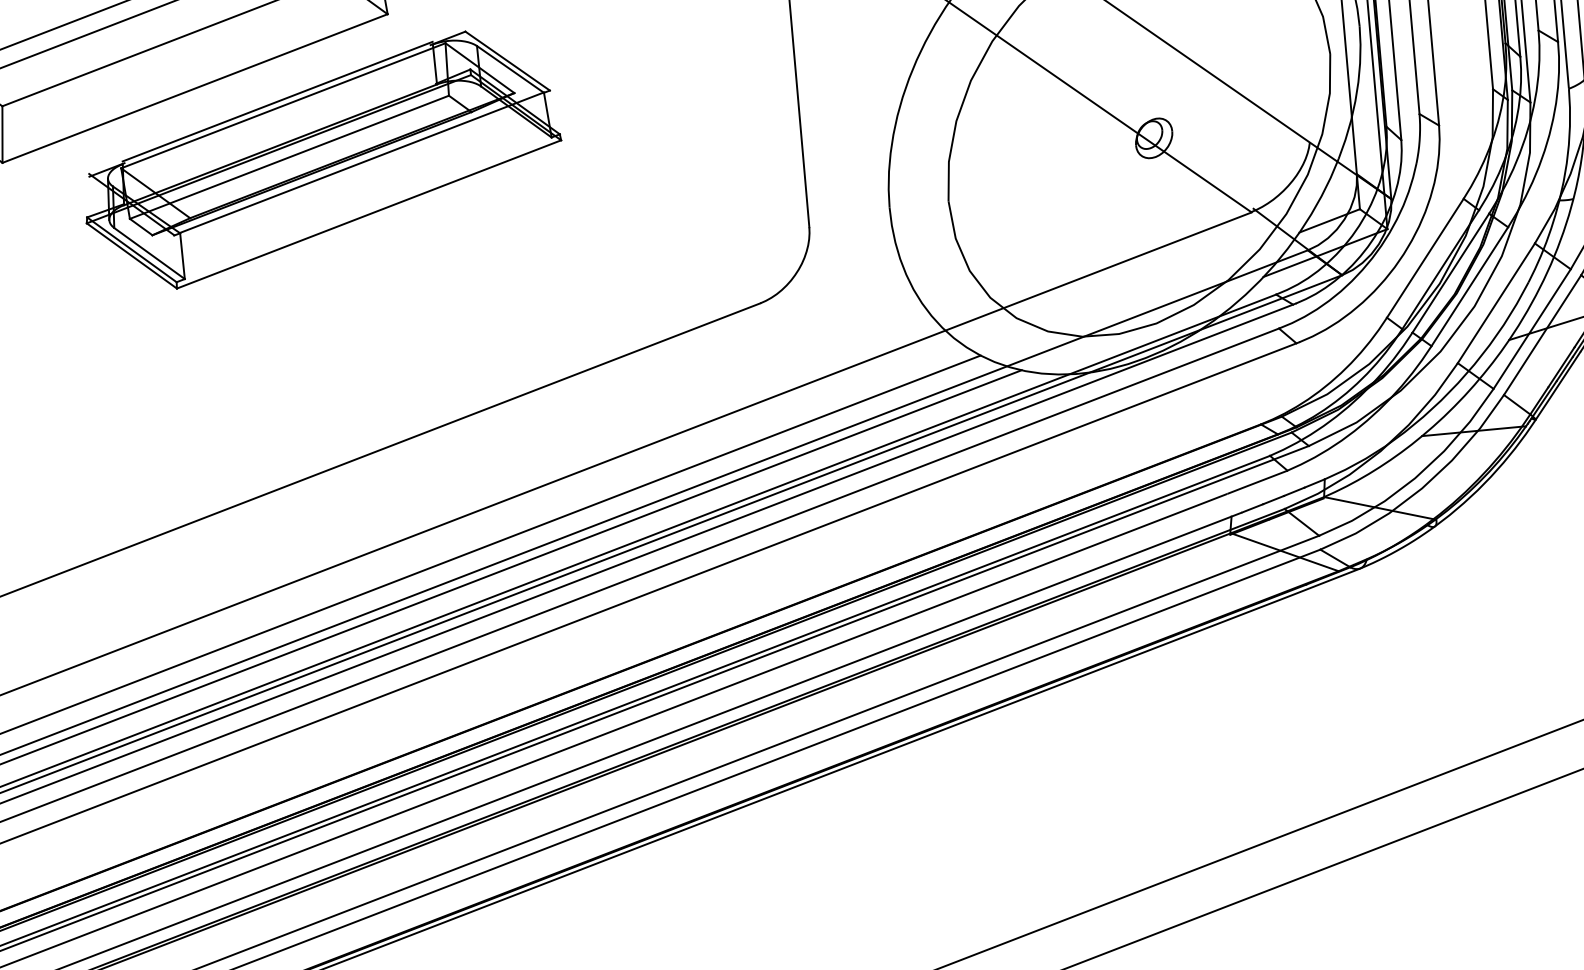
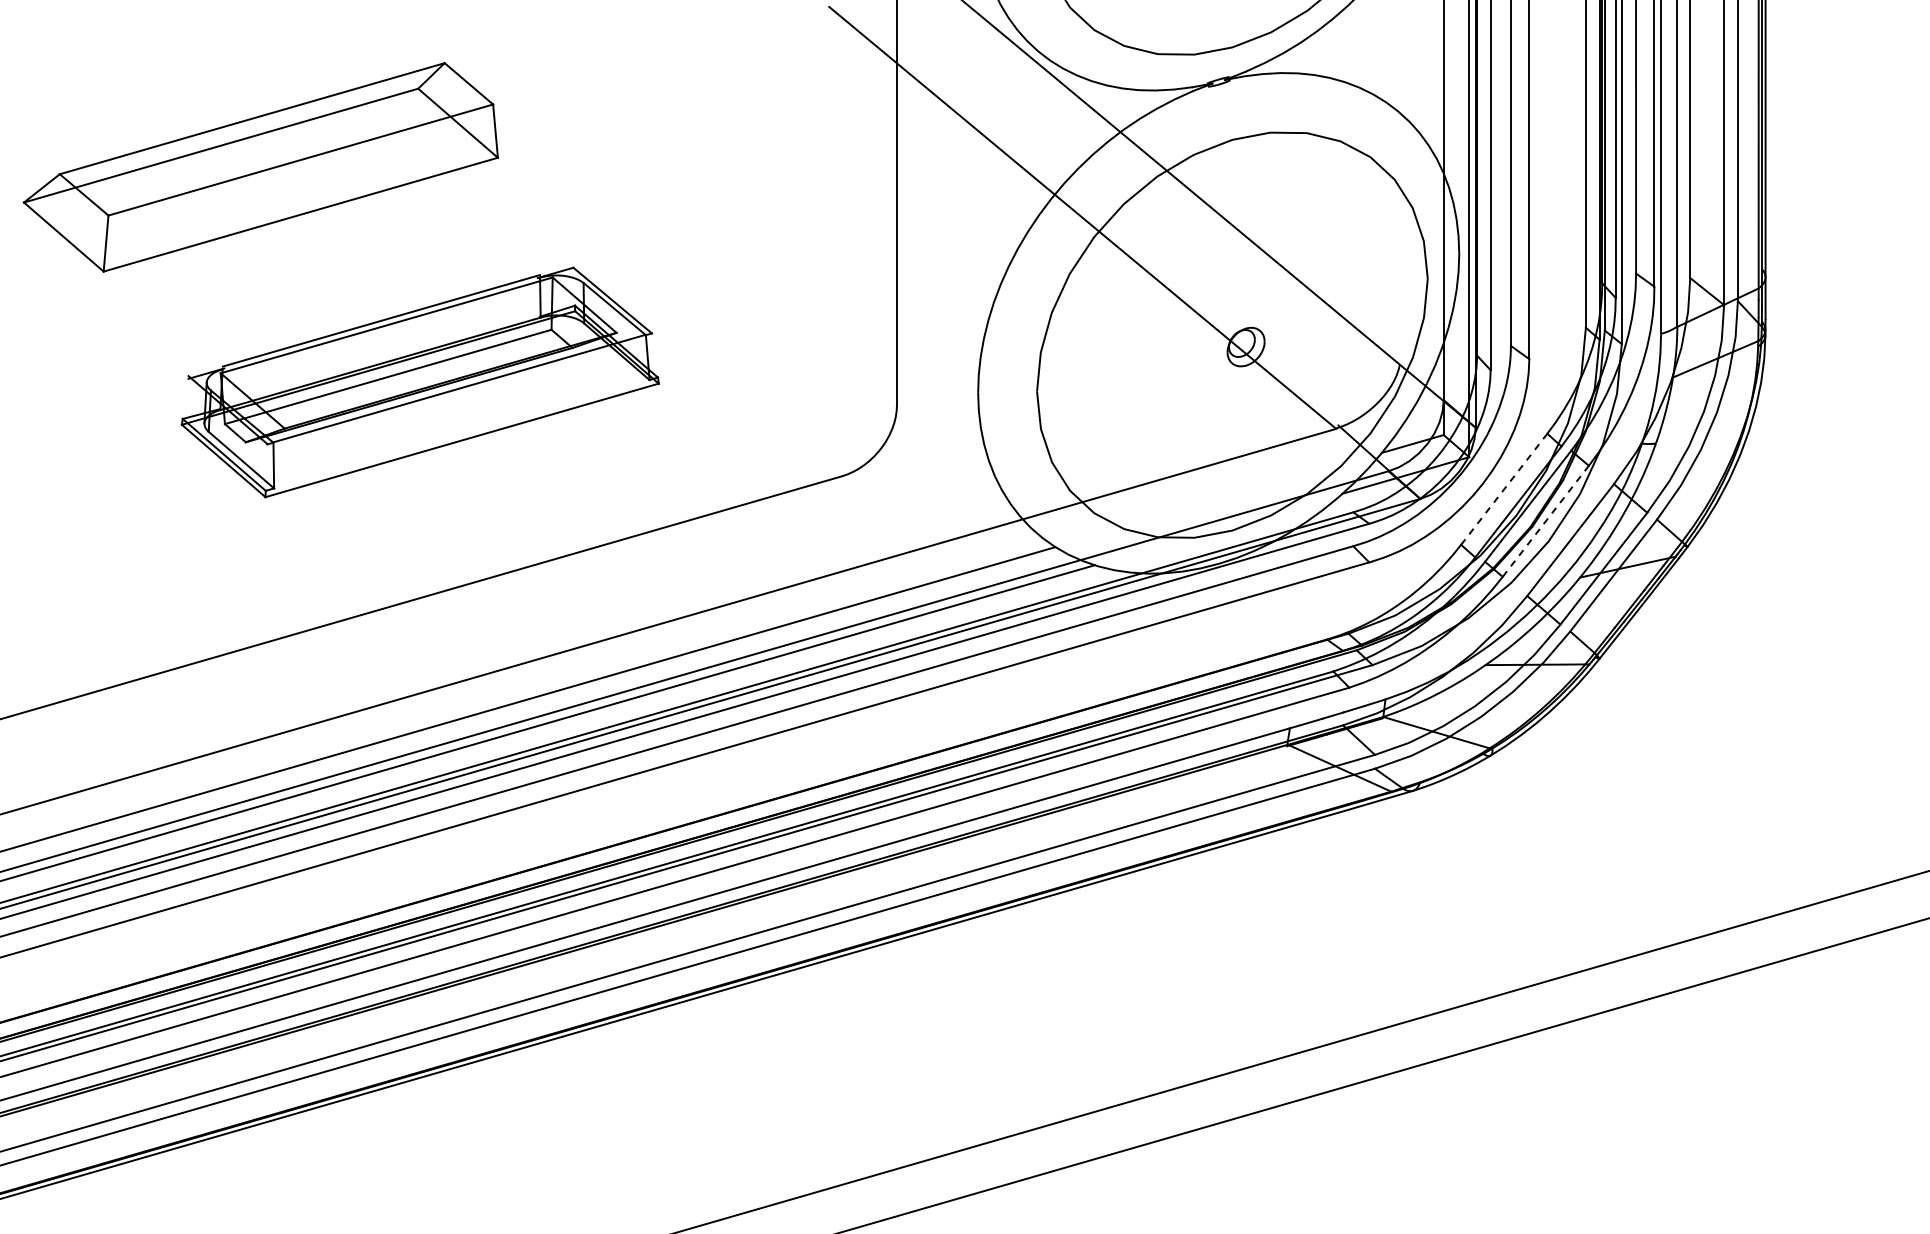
part: (321, 160) -> (419, 382), moved
line: (1425, 257) -> (1504, 488), solid -> dashed
line: (1470, 285) -> (1546, 520), solid -> dashed

